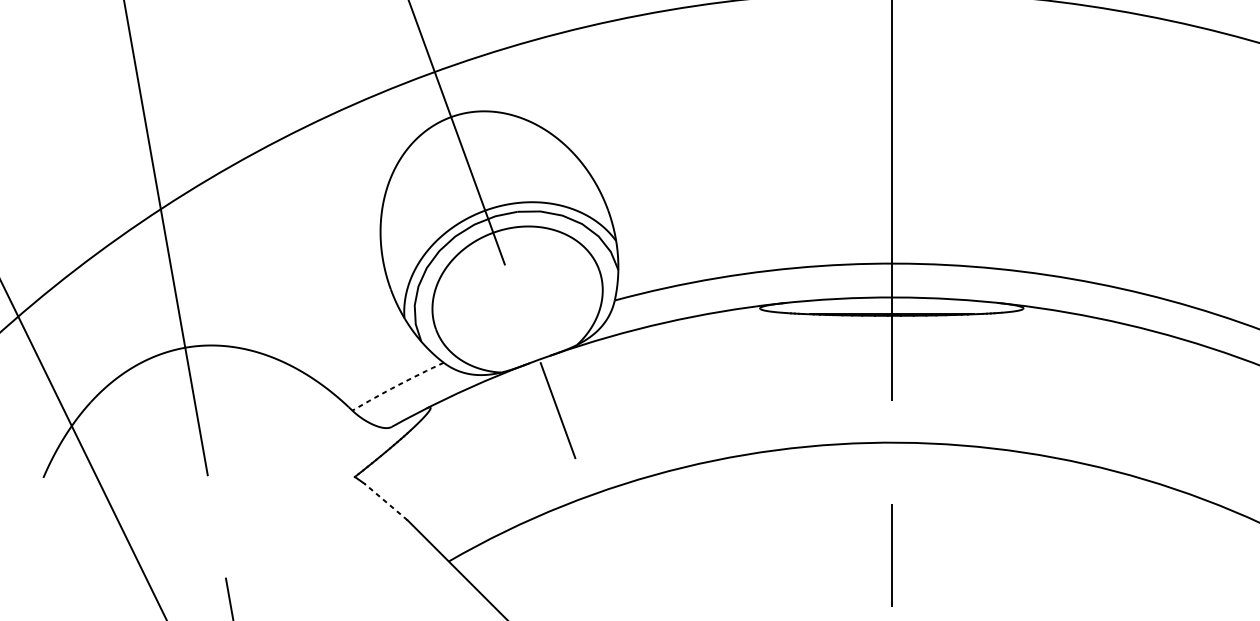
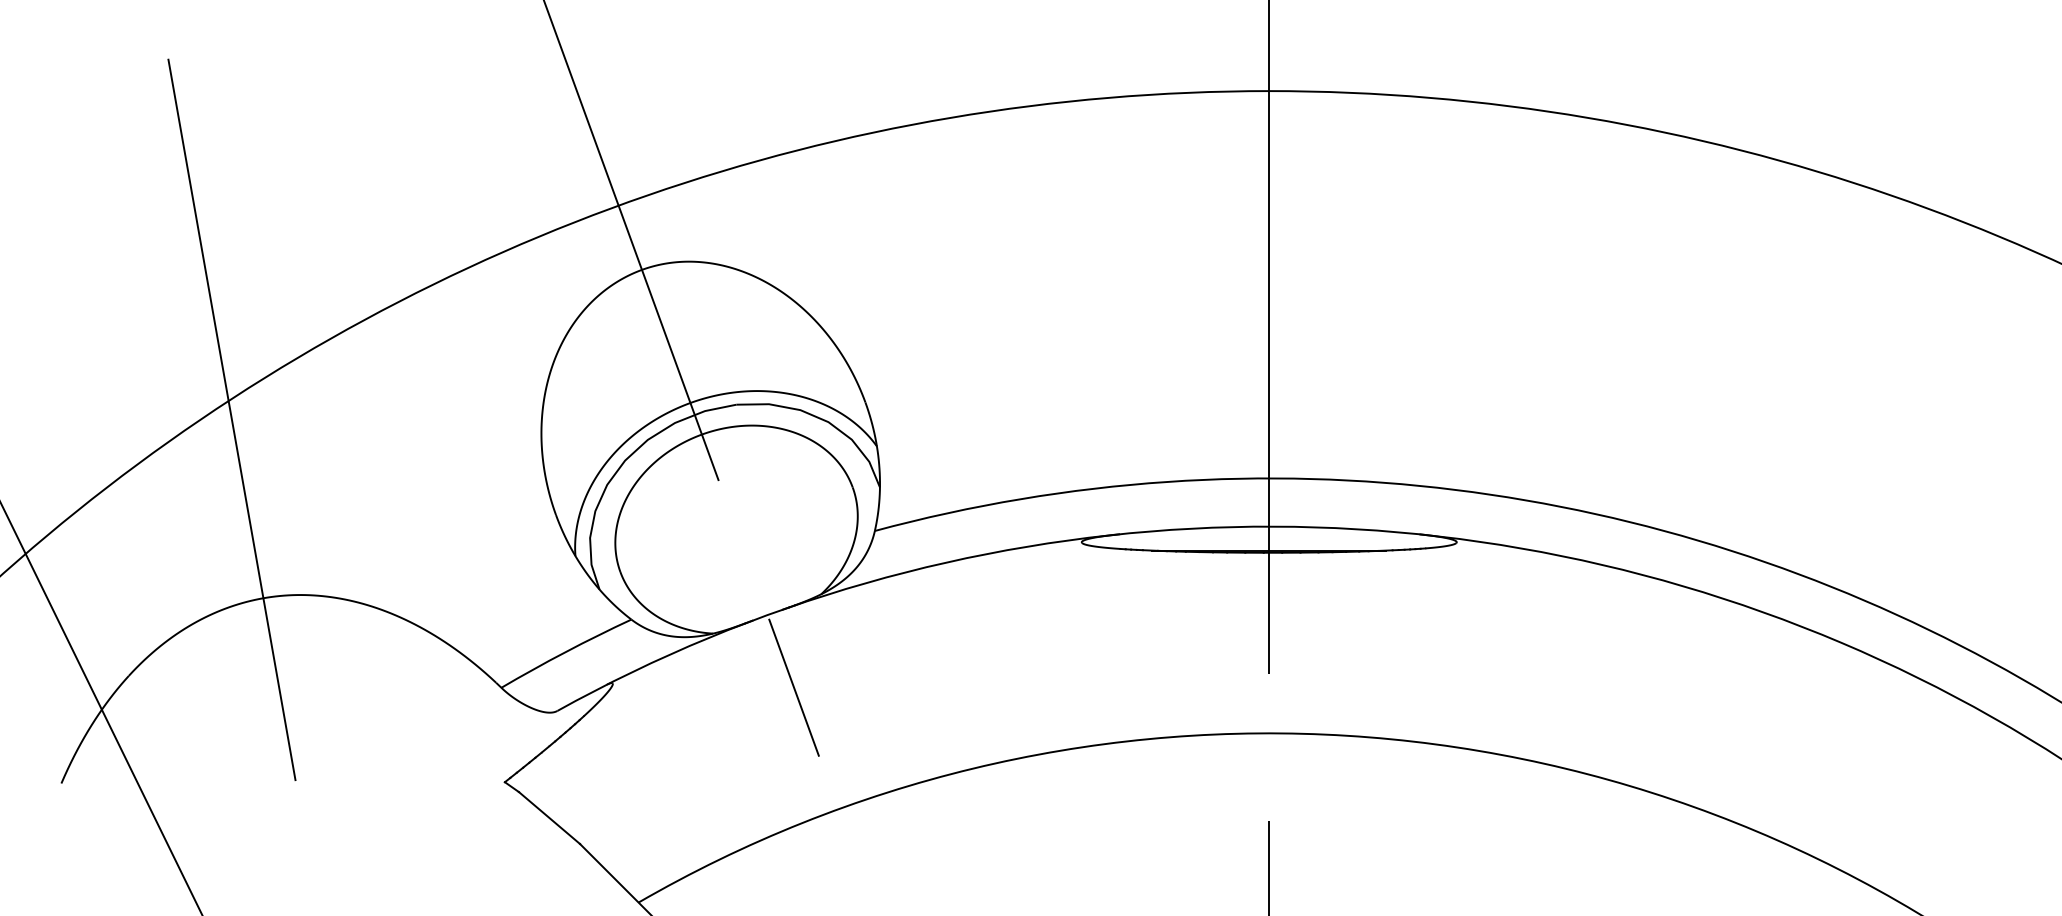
arc: (397, 385) -> (565, 652), dashed -> solid
line: (386, 501) -> (549, 817), dashed -> solid

